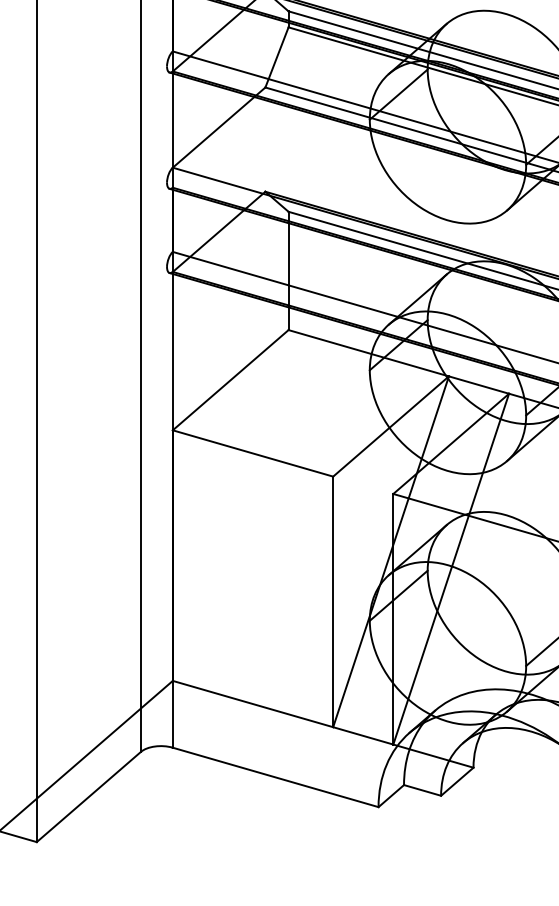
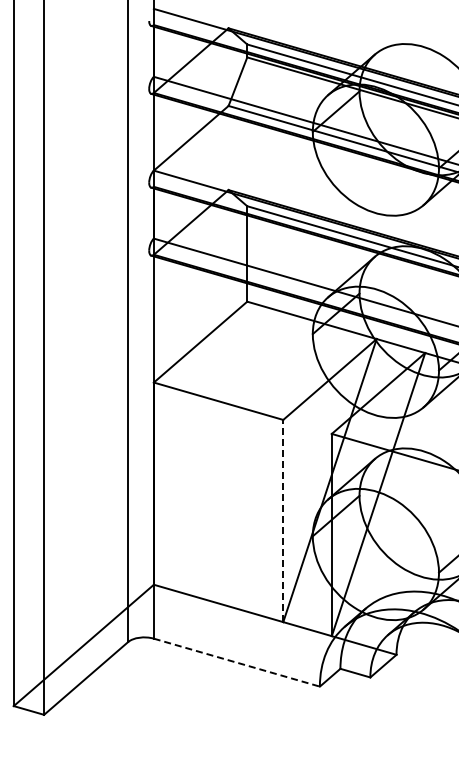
line: (333, 601) -> (283, 520), solid -> dashed
line: (276, 777) -> (237, 662), solid -> dashed

